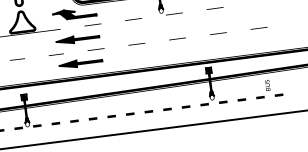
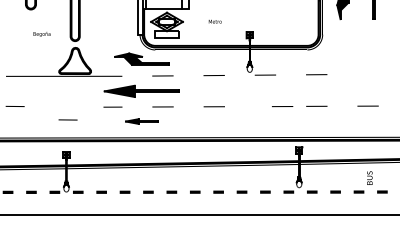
line: (177, 38) -> (282, 106), moved
part: (77, 39) -> (141, 91), size x1.4
line: (16, 59) -> (67, 119), moved
part: (80, 63) -> (141, 121), size x0.6

